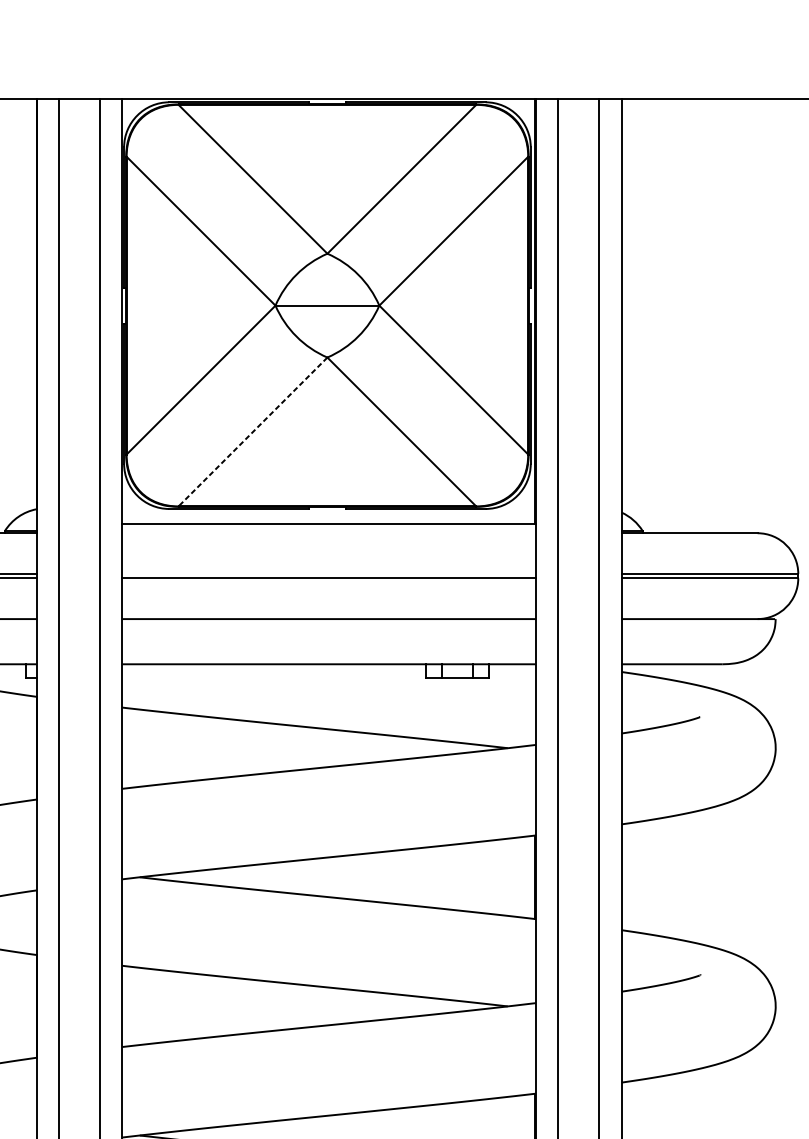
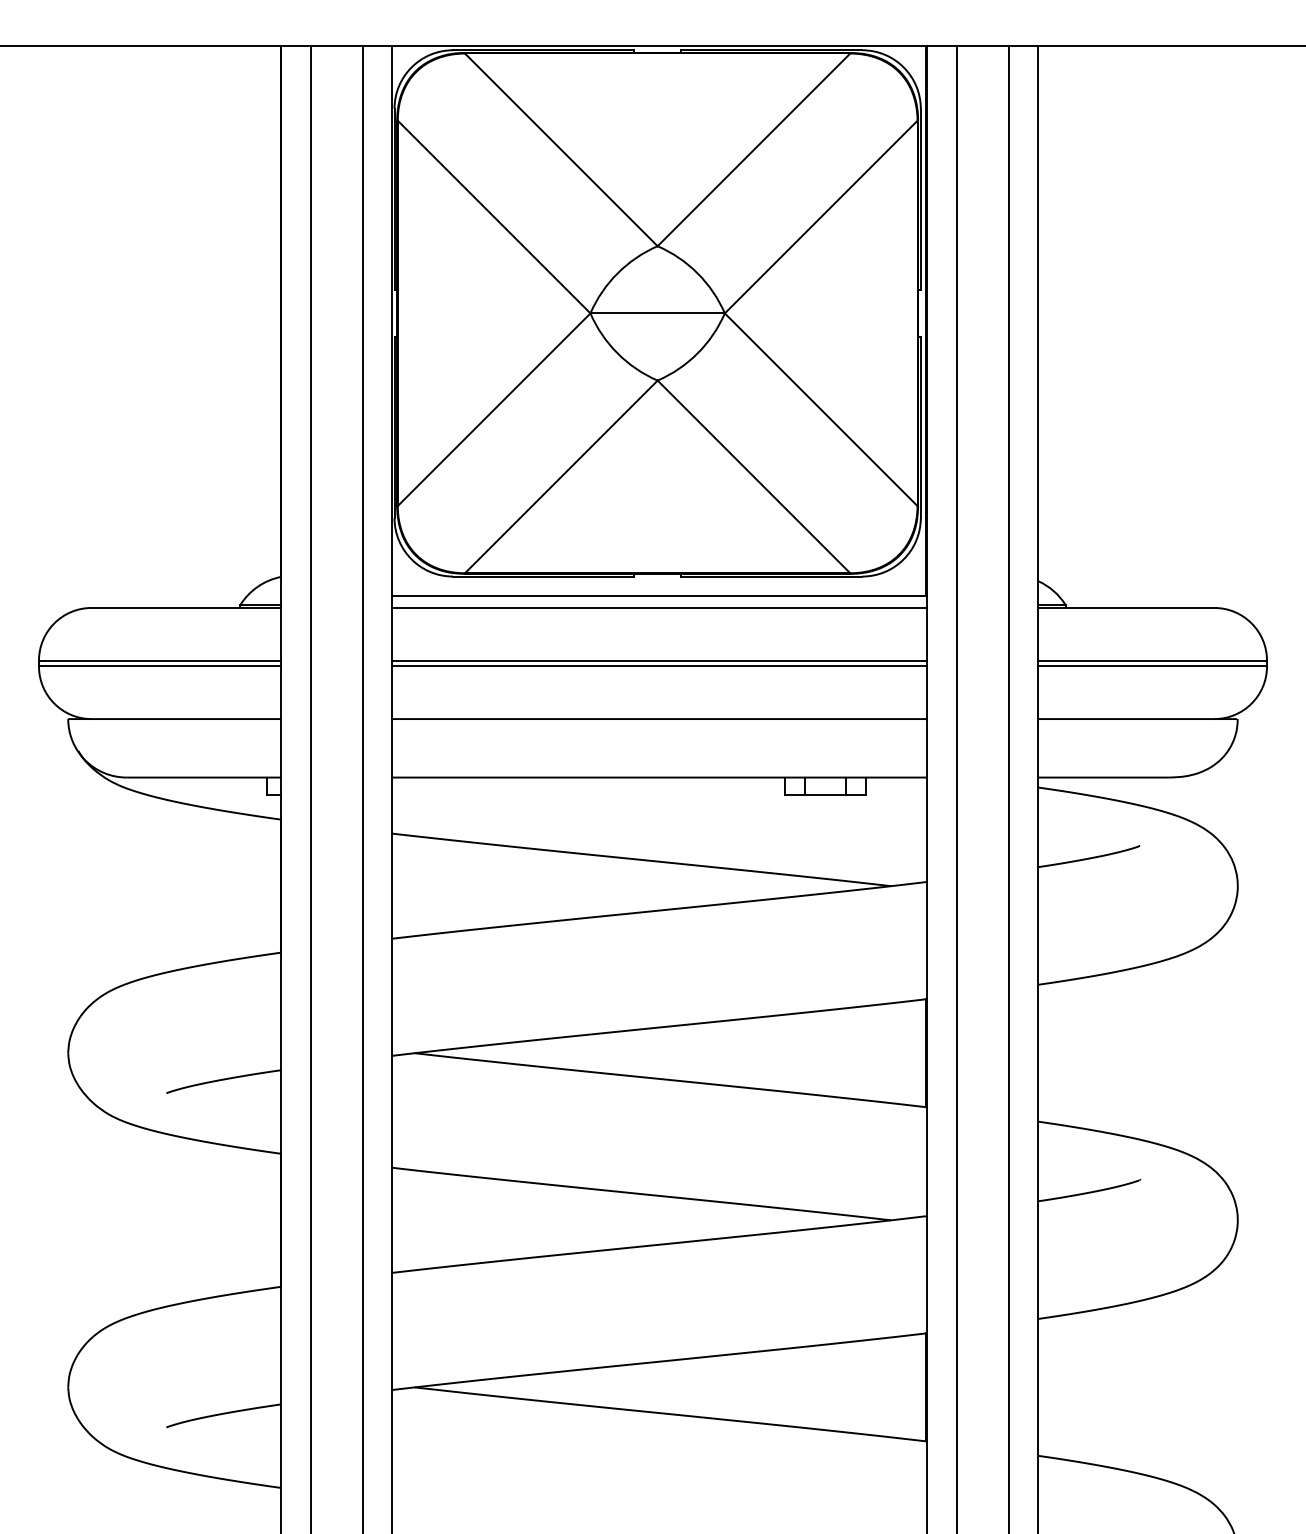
line: (252, 432) -> (560, 477), dashed -> solid
line: (328, 533) -> (659, 608), added
line: (328, 573) -> (659, 660), added

